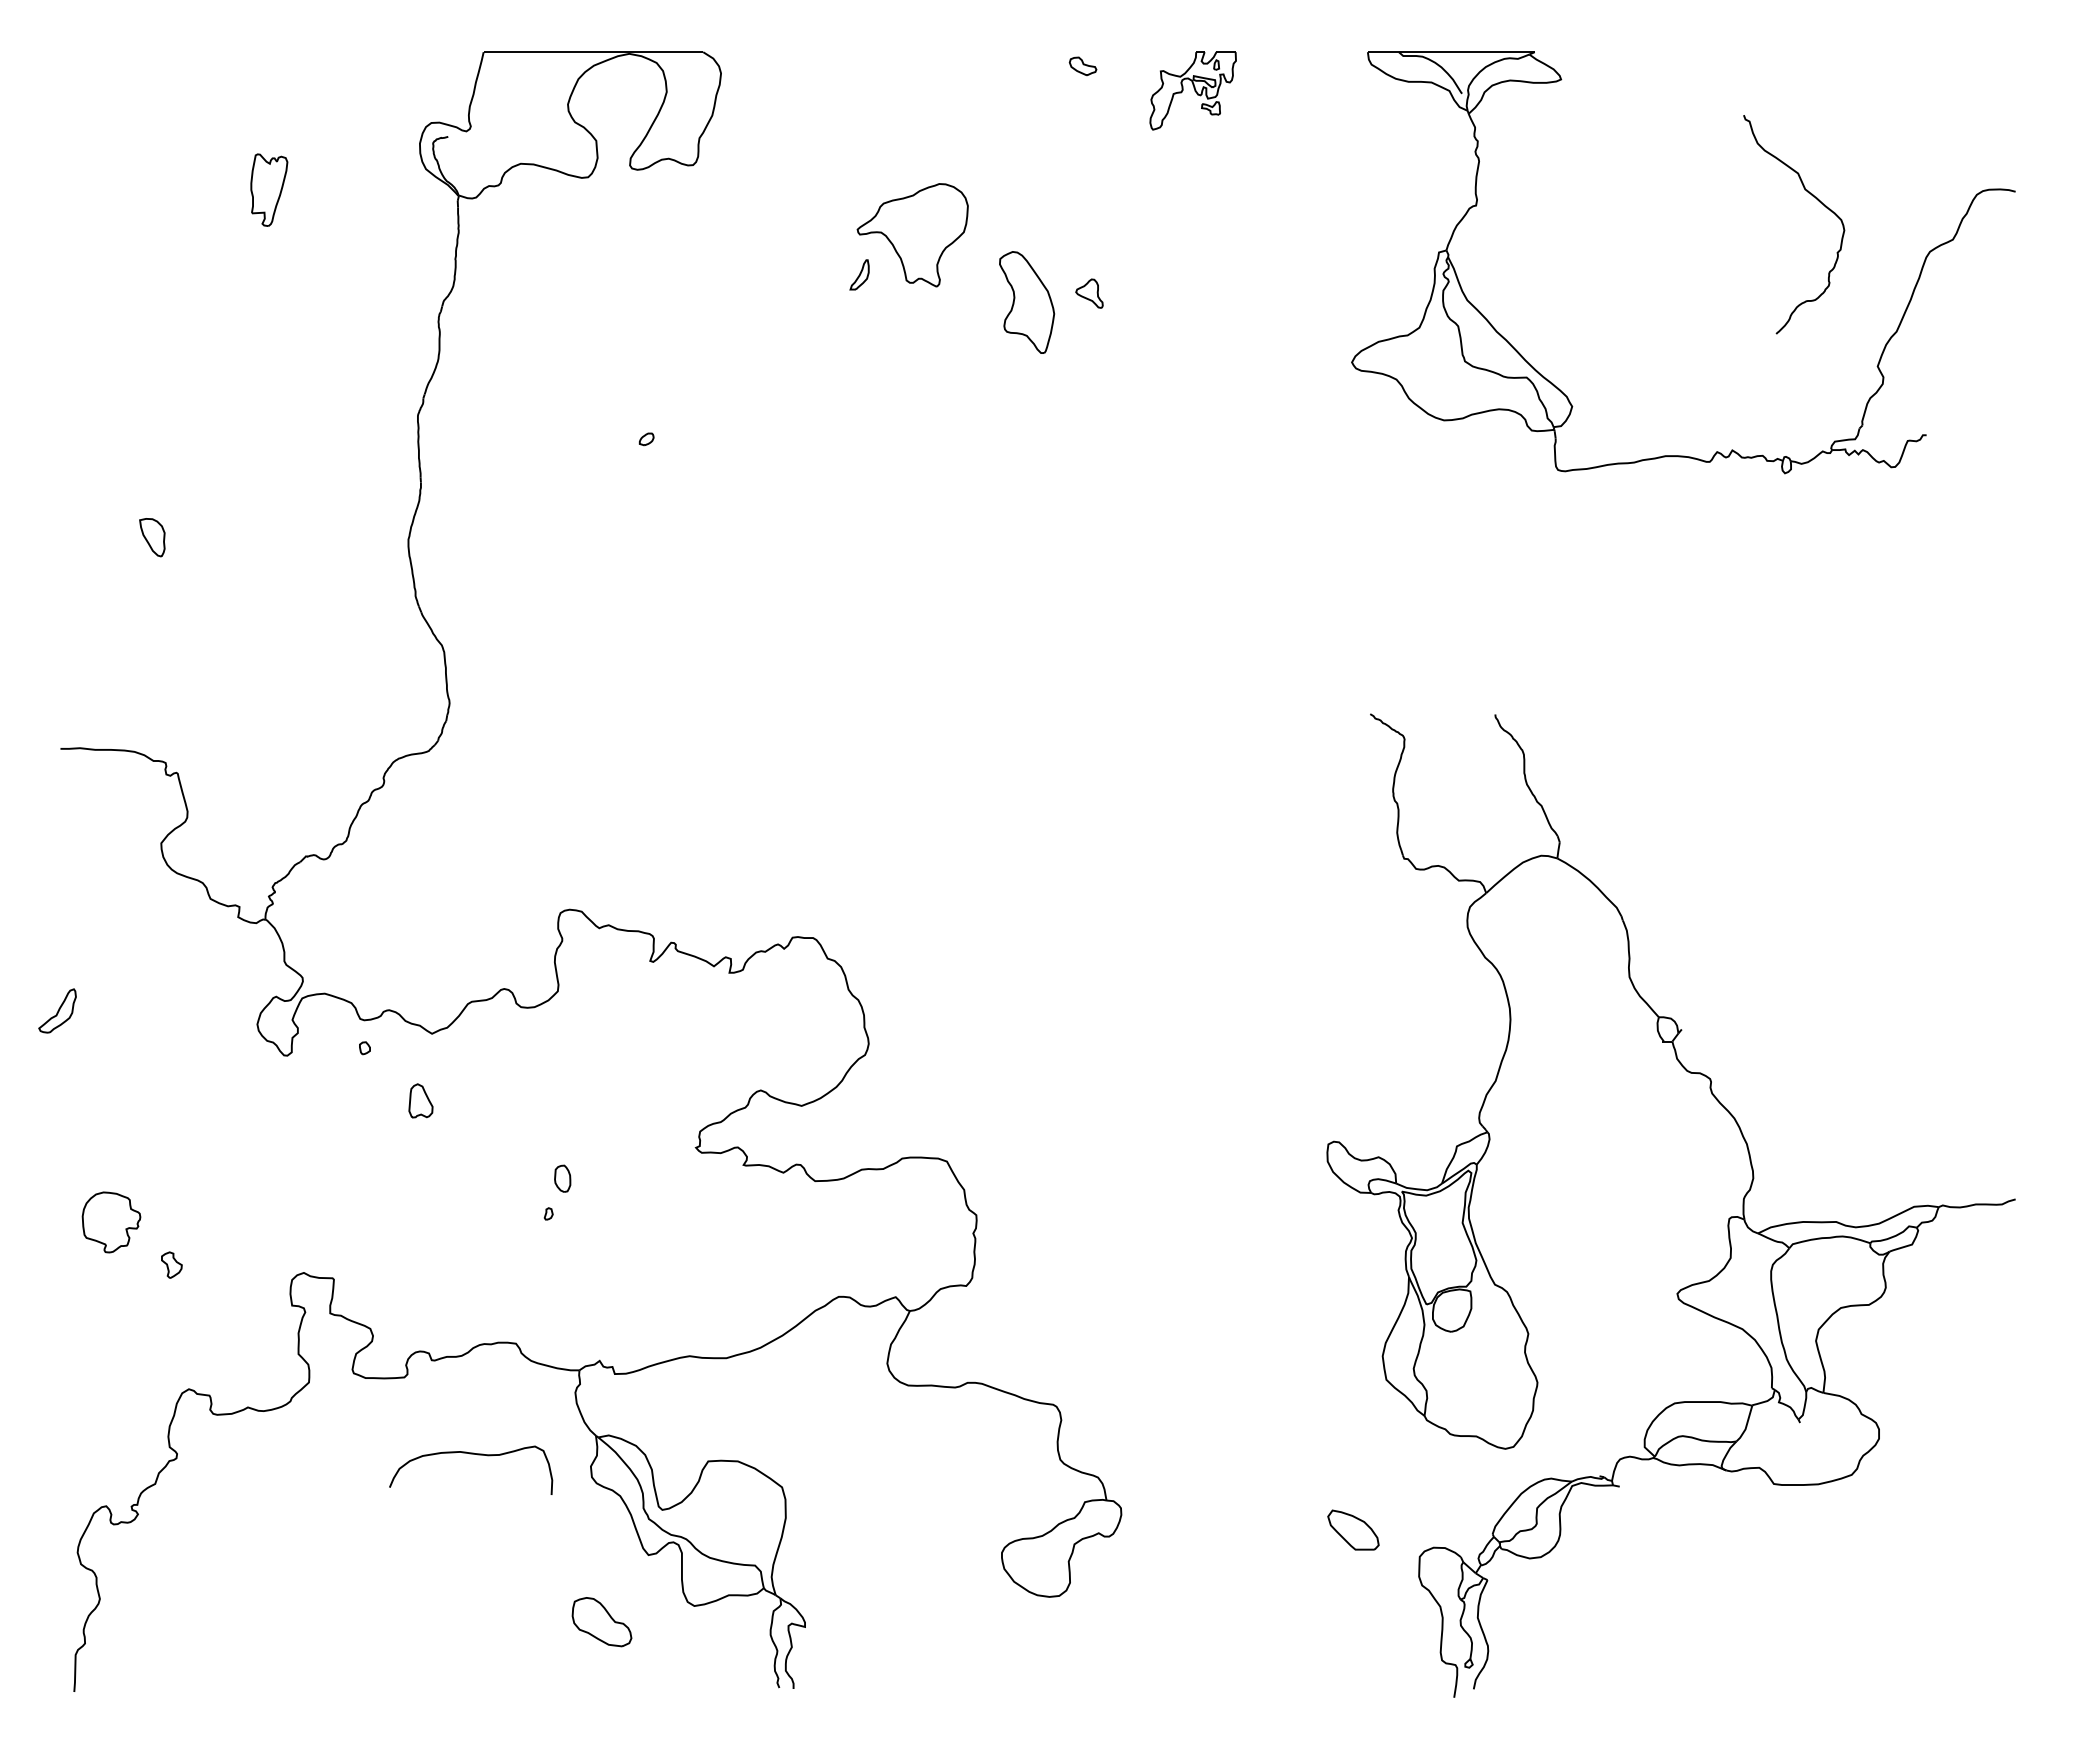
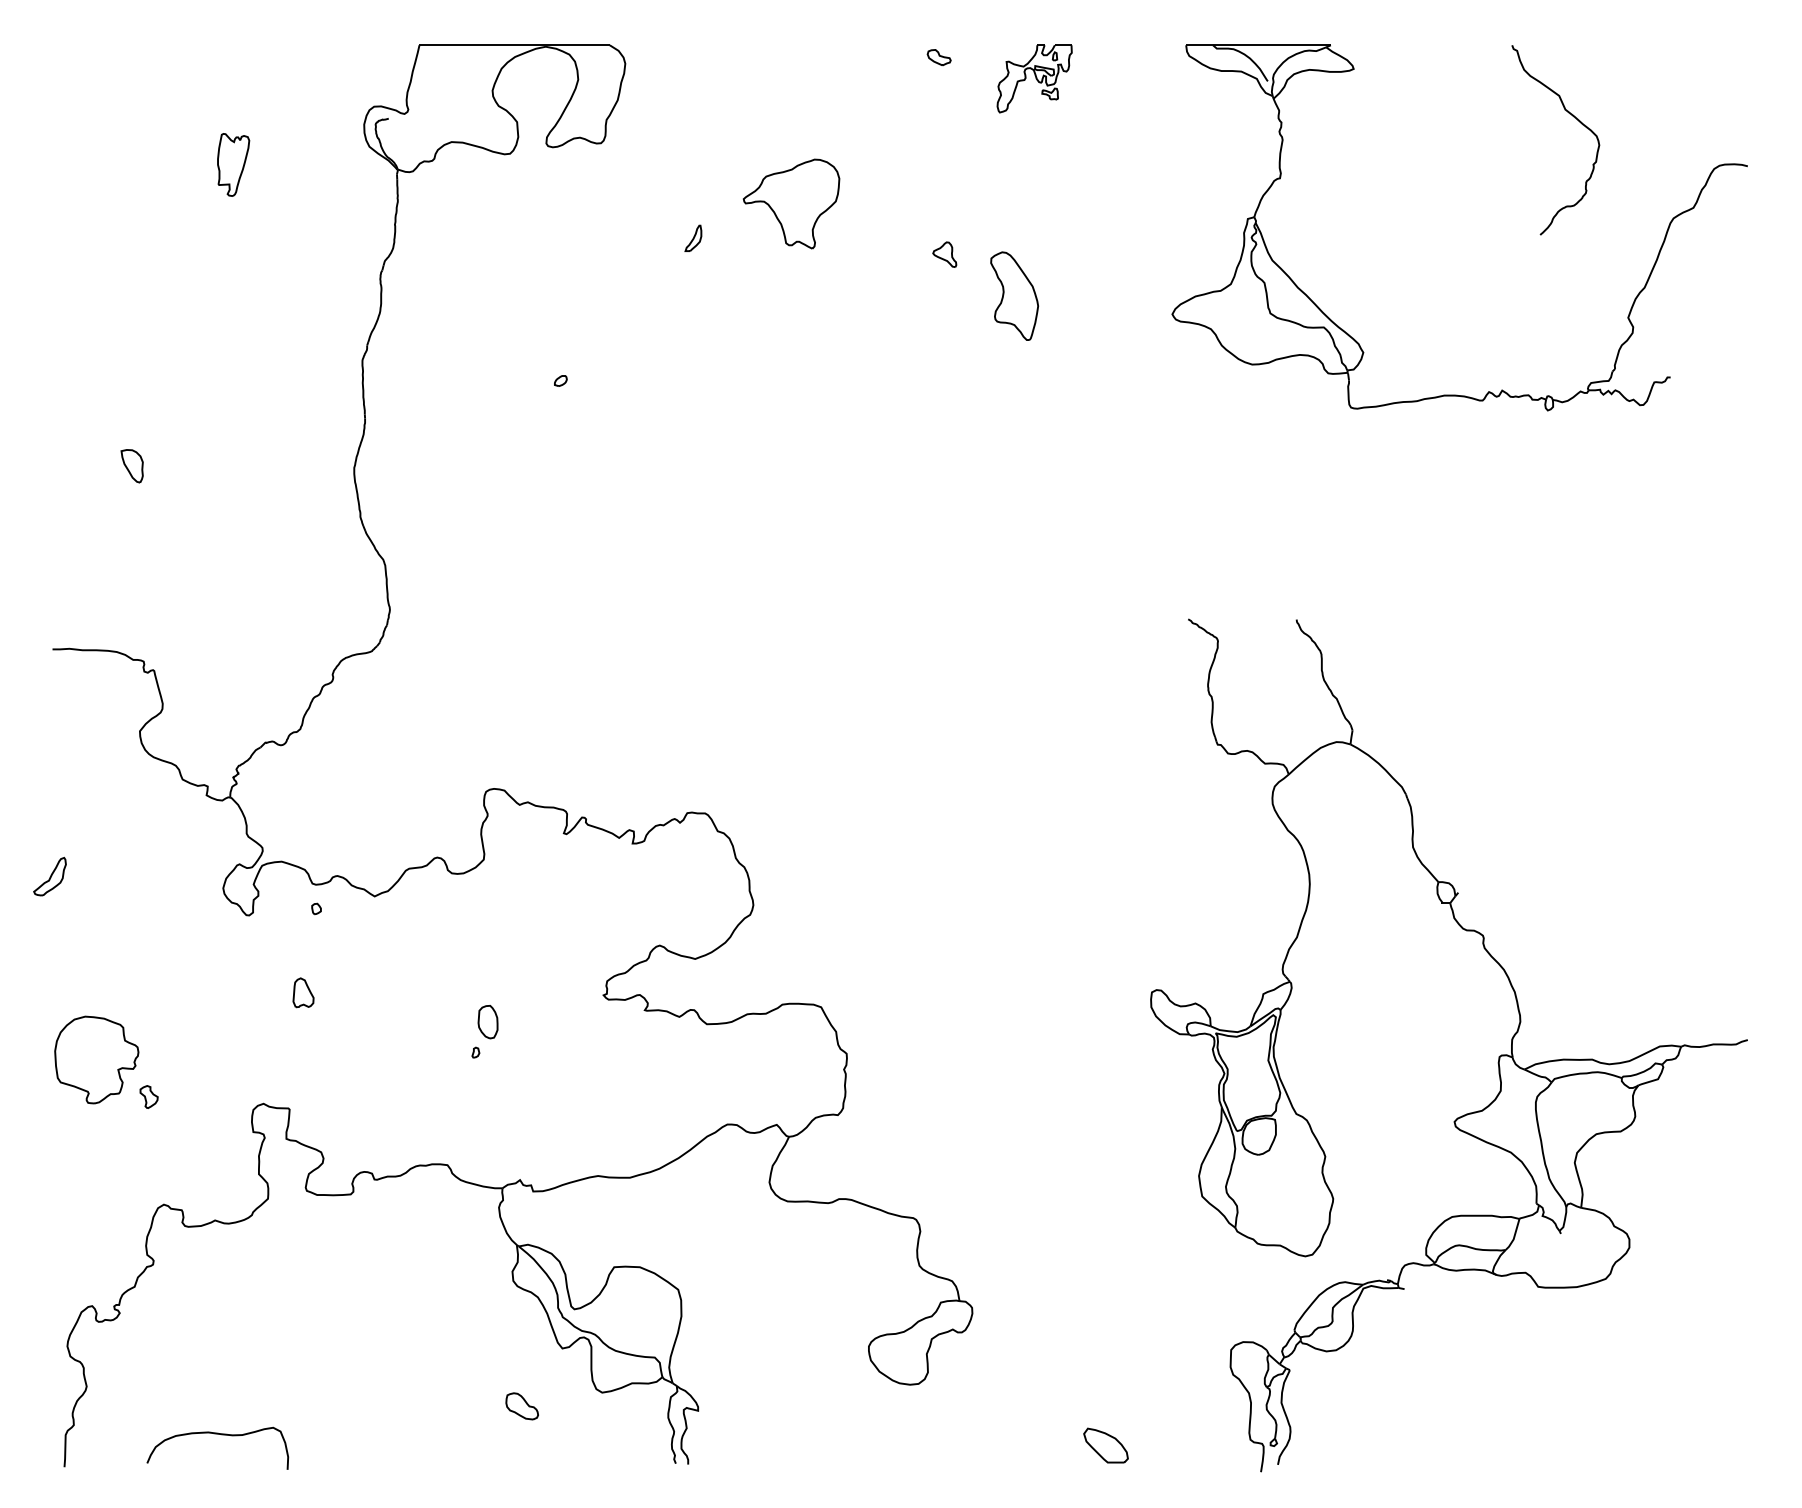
curve: (1817, 200) -> (1576, 119), moved
part: (859, 274) -> (693, 238), moved
part: (1027, 302) -> (1015, 296), moved
part: (420, 1100) -> (303, 992), moved
part: (562, 1178) -> (487, 1021), size x1.43
part: (111, 1222) -> (96, 1060), size x1.67
curve: (471, 1454) -> (218, 1434), moved
part: (1353, 1529) -> (1106, 1445), moved
part: (602, 1621) -> (522, 1406), size x0.62

